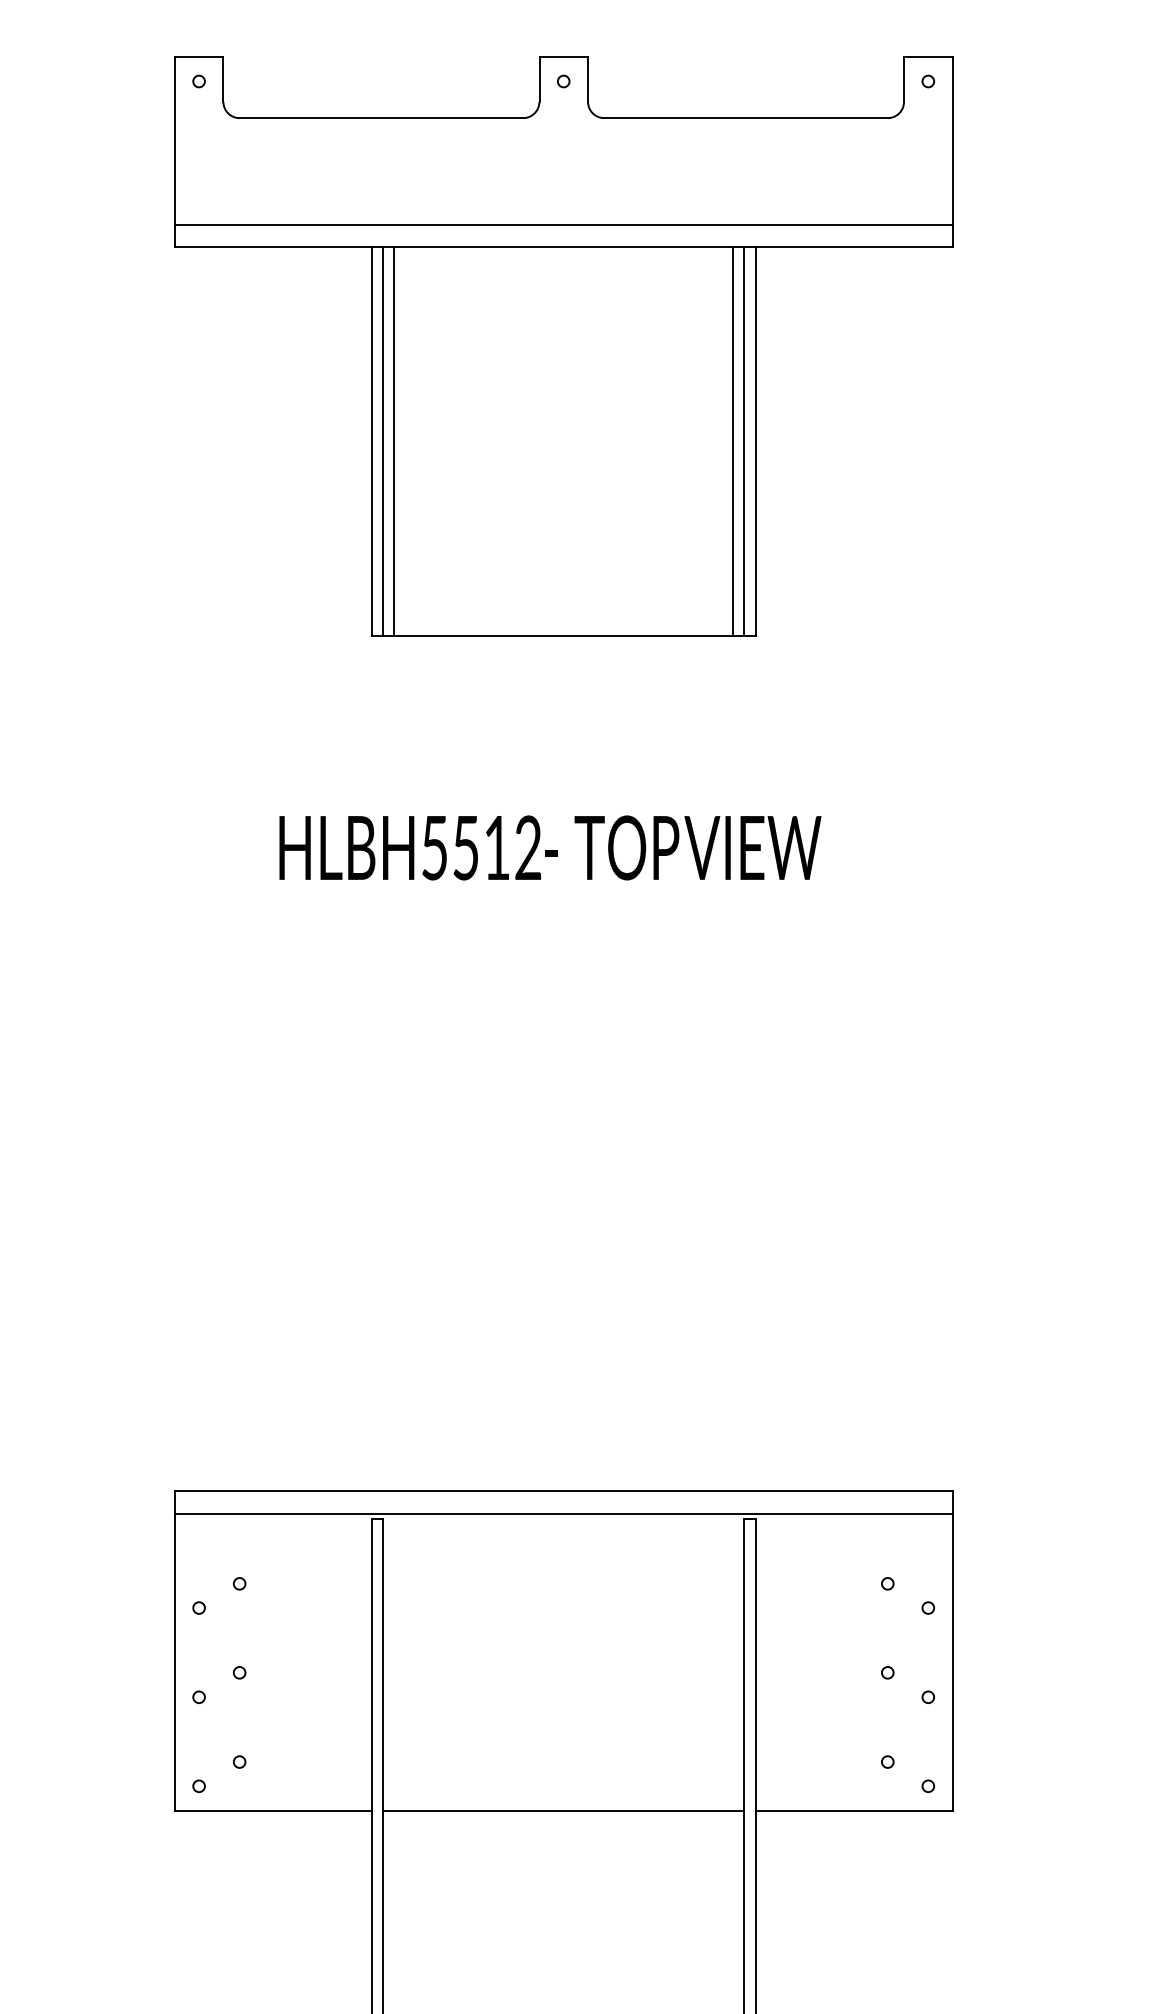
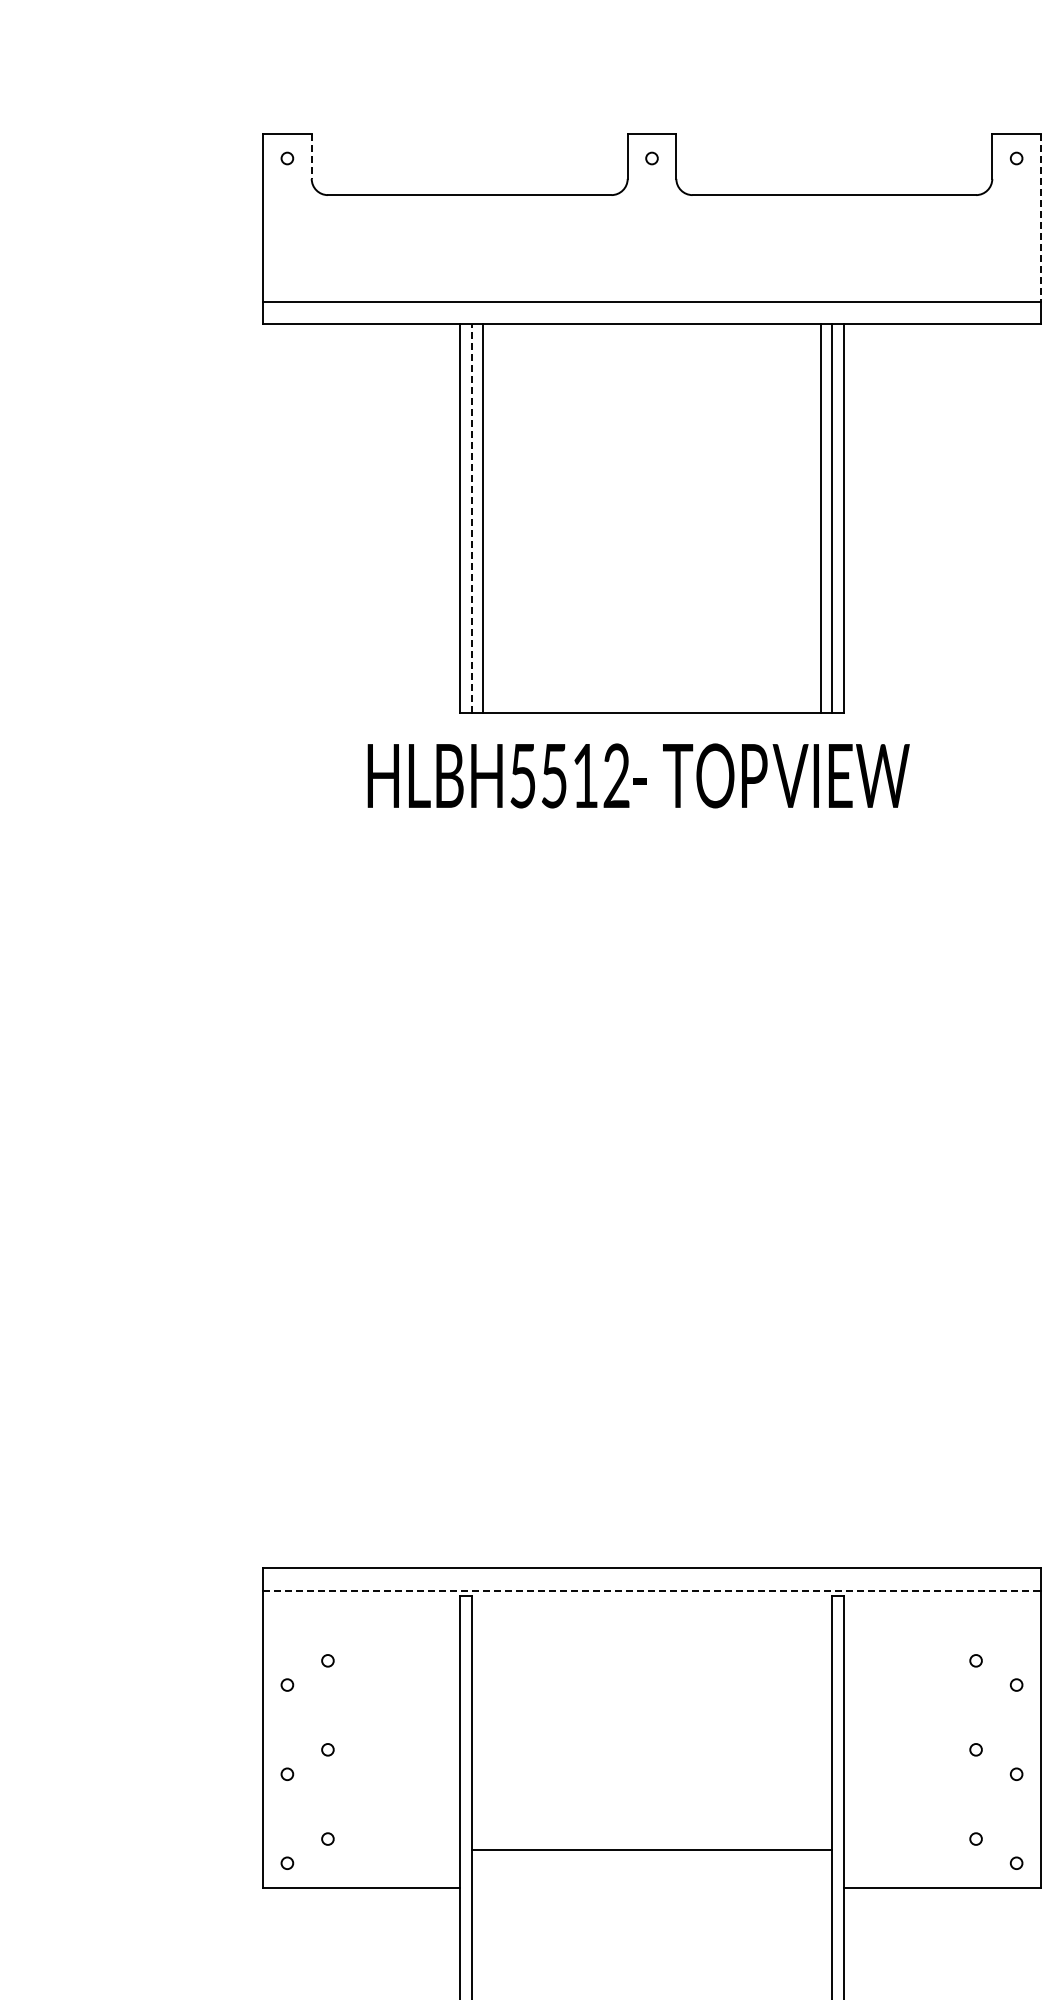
line: (223, 80) -> (311, 157), solid -> dashed
line: (952, 140) -> (1040, 217), solid -> dashed
line: (383, 441) -> (471, 518), solid -> dashed
text: (550, 847) -> (638, 775), moved
line: (563, 1513) -> (651, 1590), solid -> dashed
line: (563, 1810) -> (651, 1849), moved

